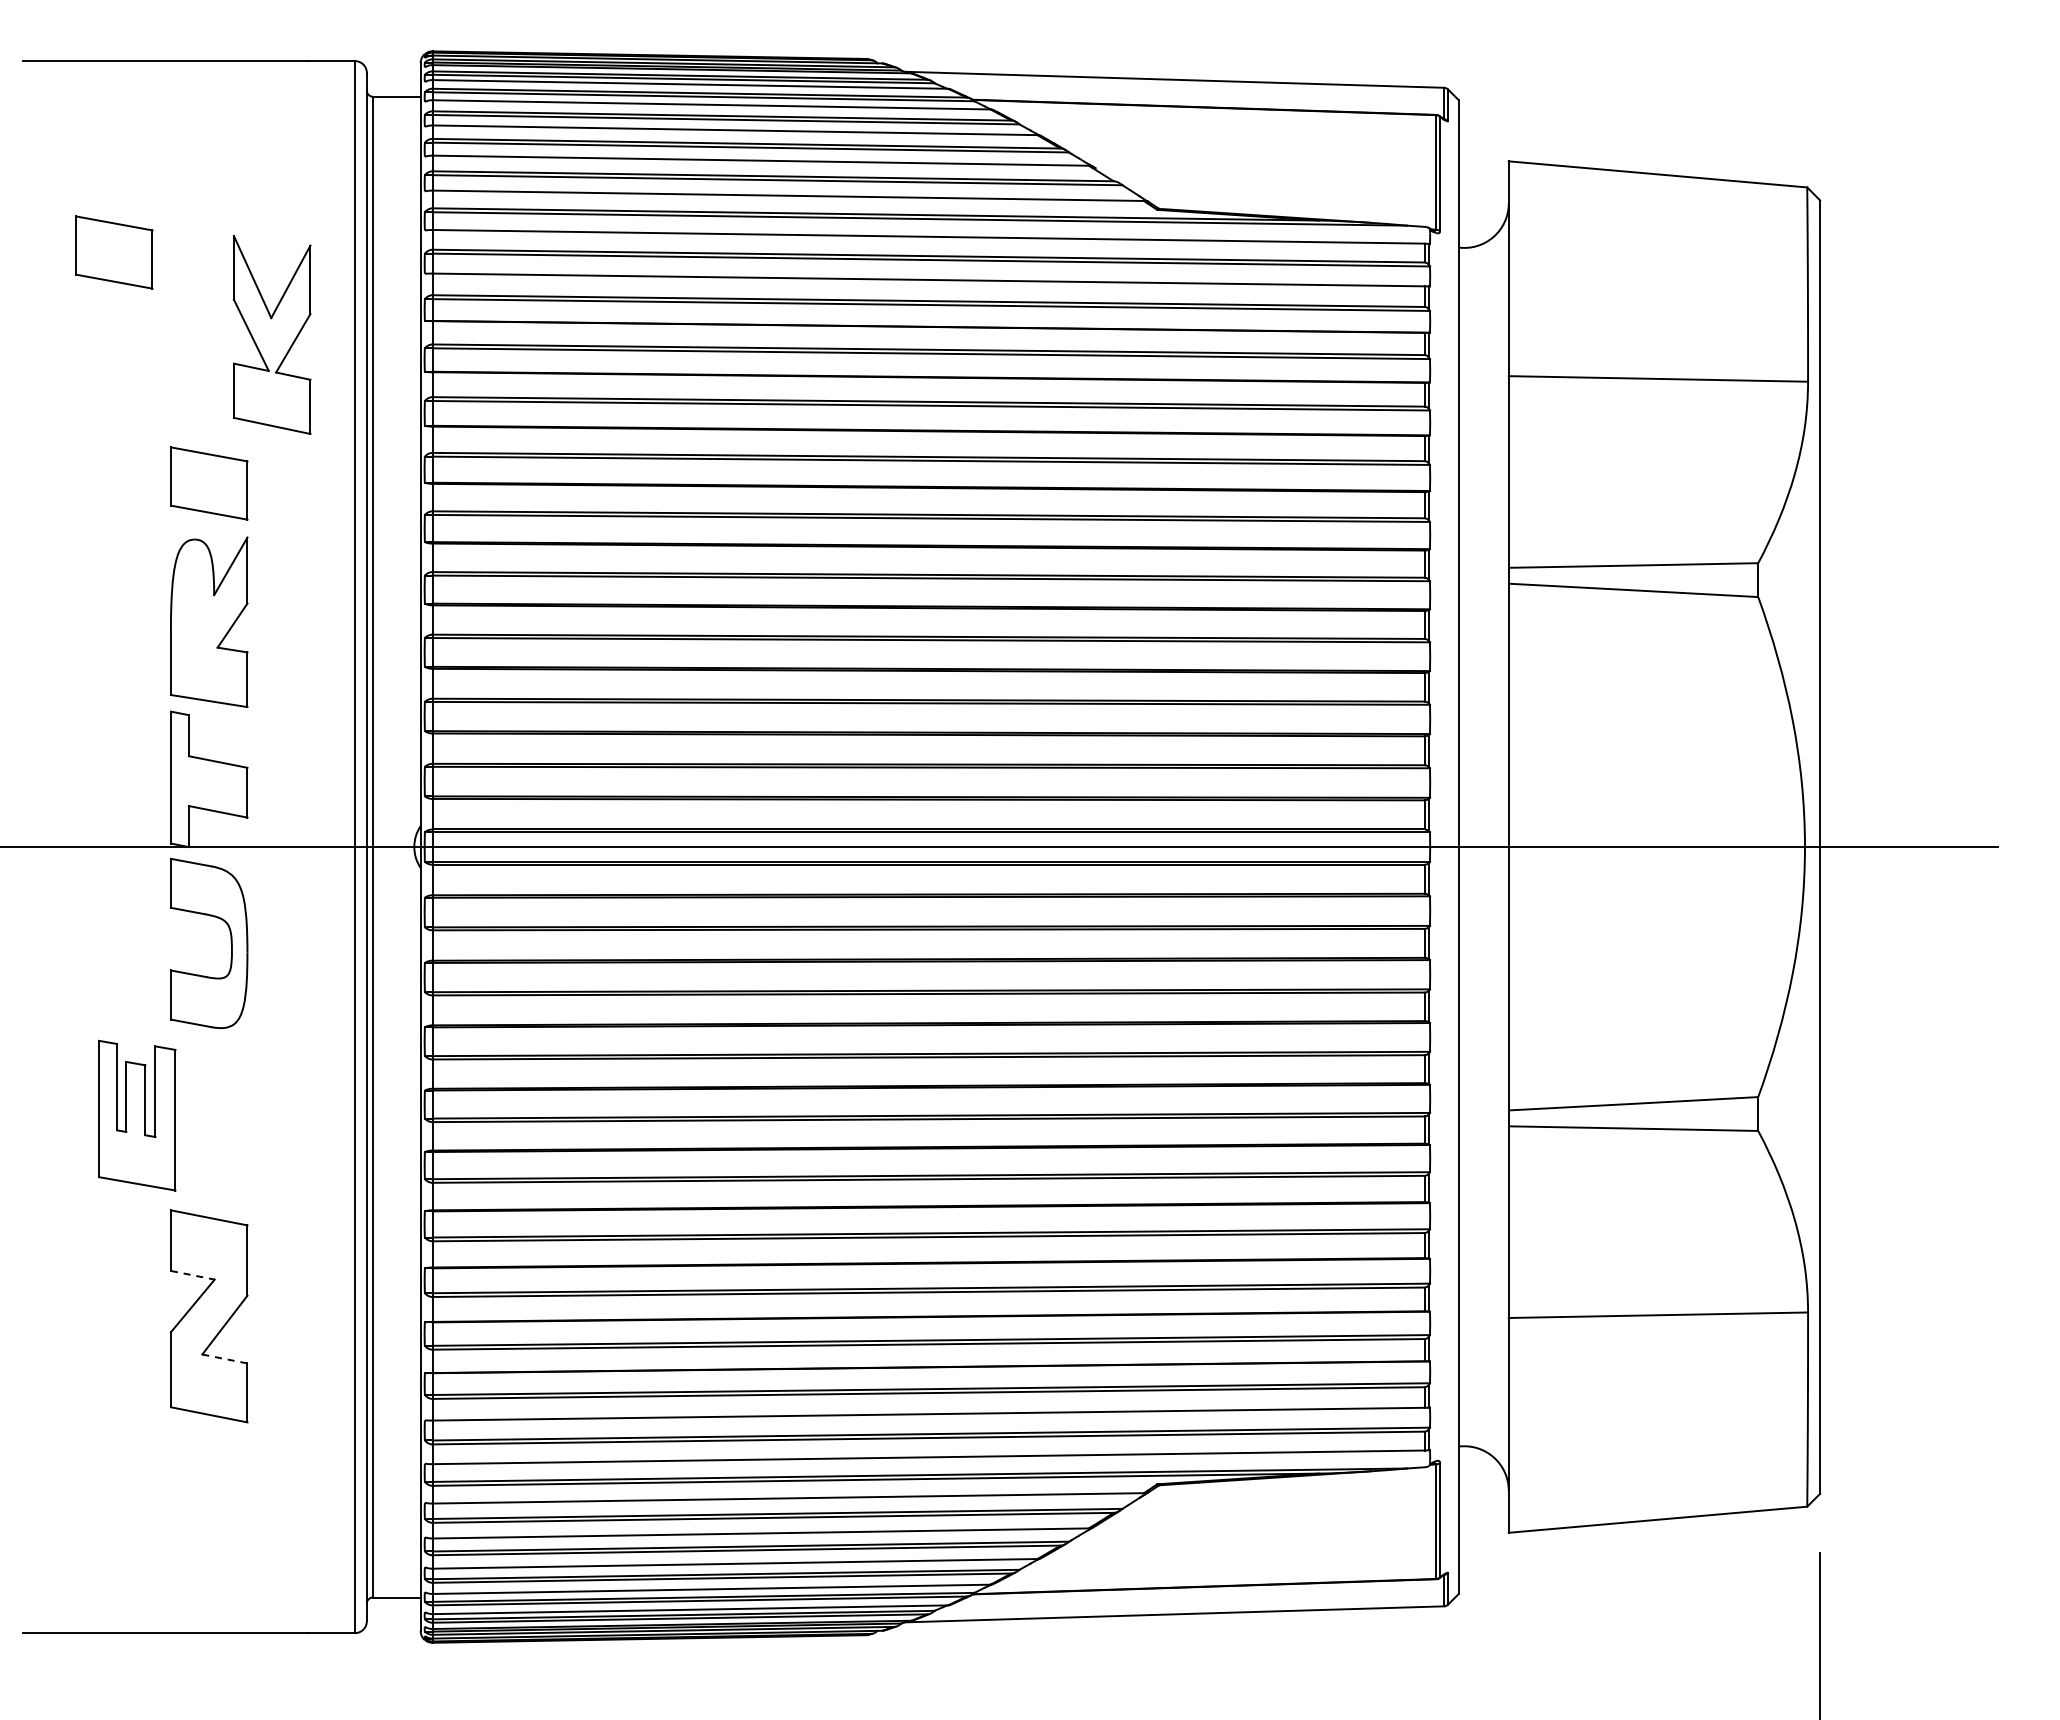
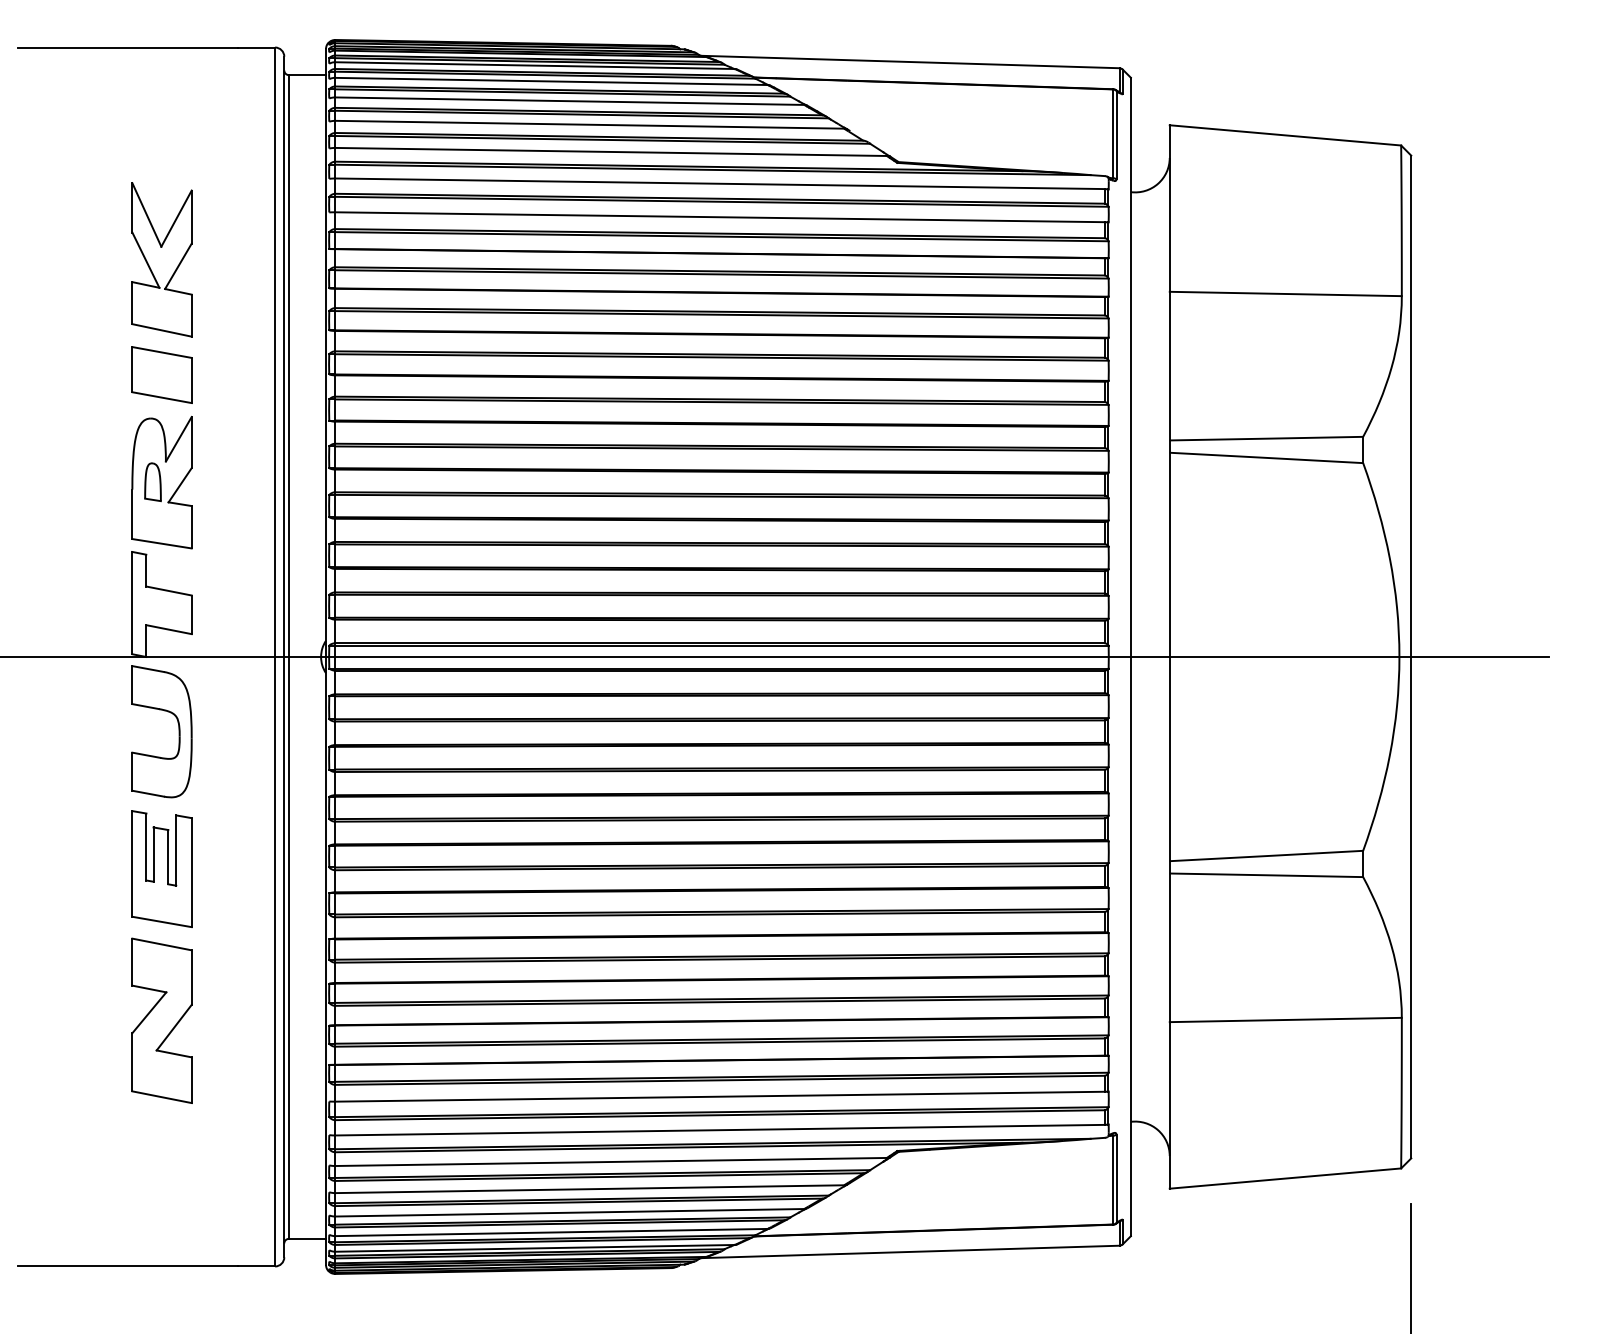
part: (114, 252) -> (88, 195), removed
part: (271, 334) -> (161, 259), moved
part: (197, 621) -> (152, 482), added
part: (137, 1115) -> (162, 868), moved
line: (193, 1275) -> (149, 989), dashed -> solid
line: (225, 1359) -> (174, 1054), dashed -> solid

